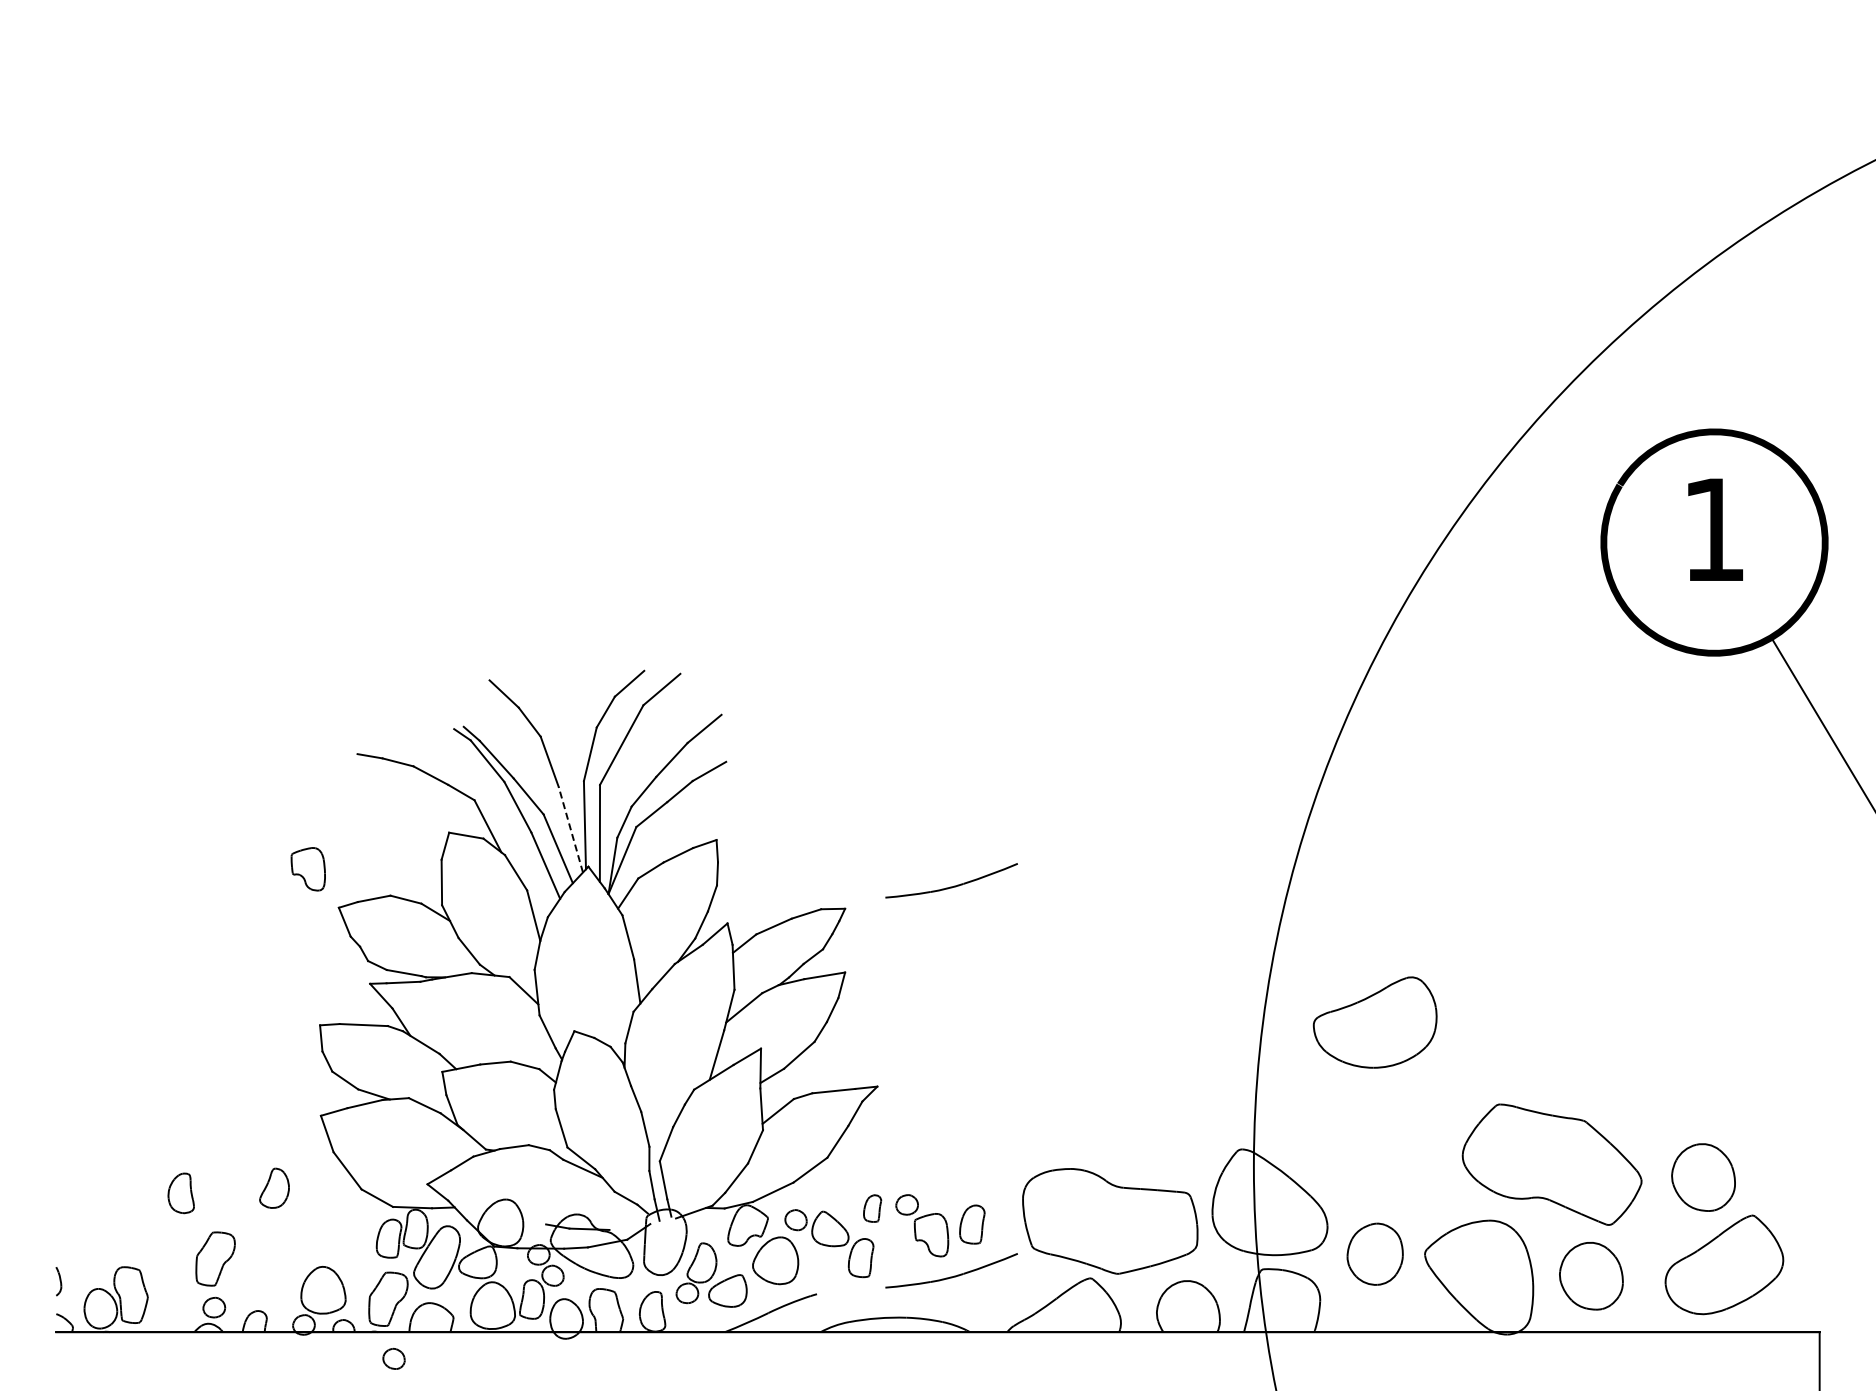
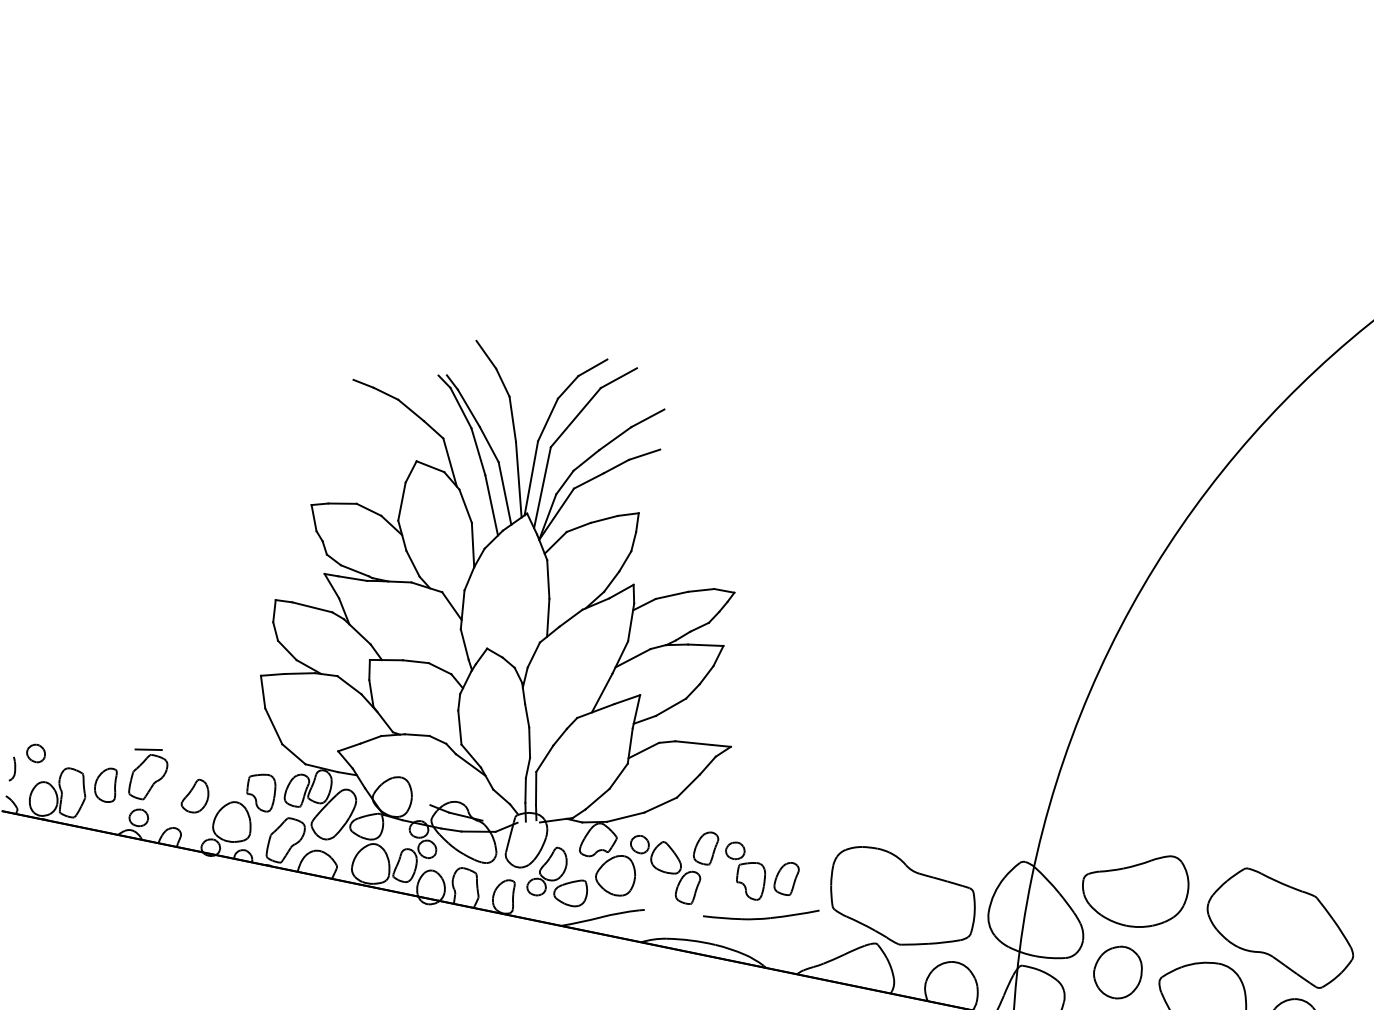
line: (570, 829) -> (518, 479), dashed -> solid
part: (307, 869) -> (260, 792), moved
part: (951, 880) -> (828, 587), removed
part: (1374, 1022) -> (1134, 887), moved
part: (274, 1187) -> (195, 795), moved
part: (180, 1193) -> (105, 784), moved
part: (872, 1208) -> (705, 847), size x1.43
line: (209, 1226) -> (148, 749), added
part: (393, 1358) -> (35, 752), moved

